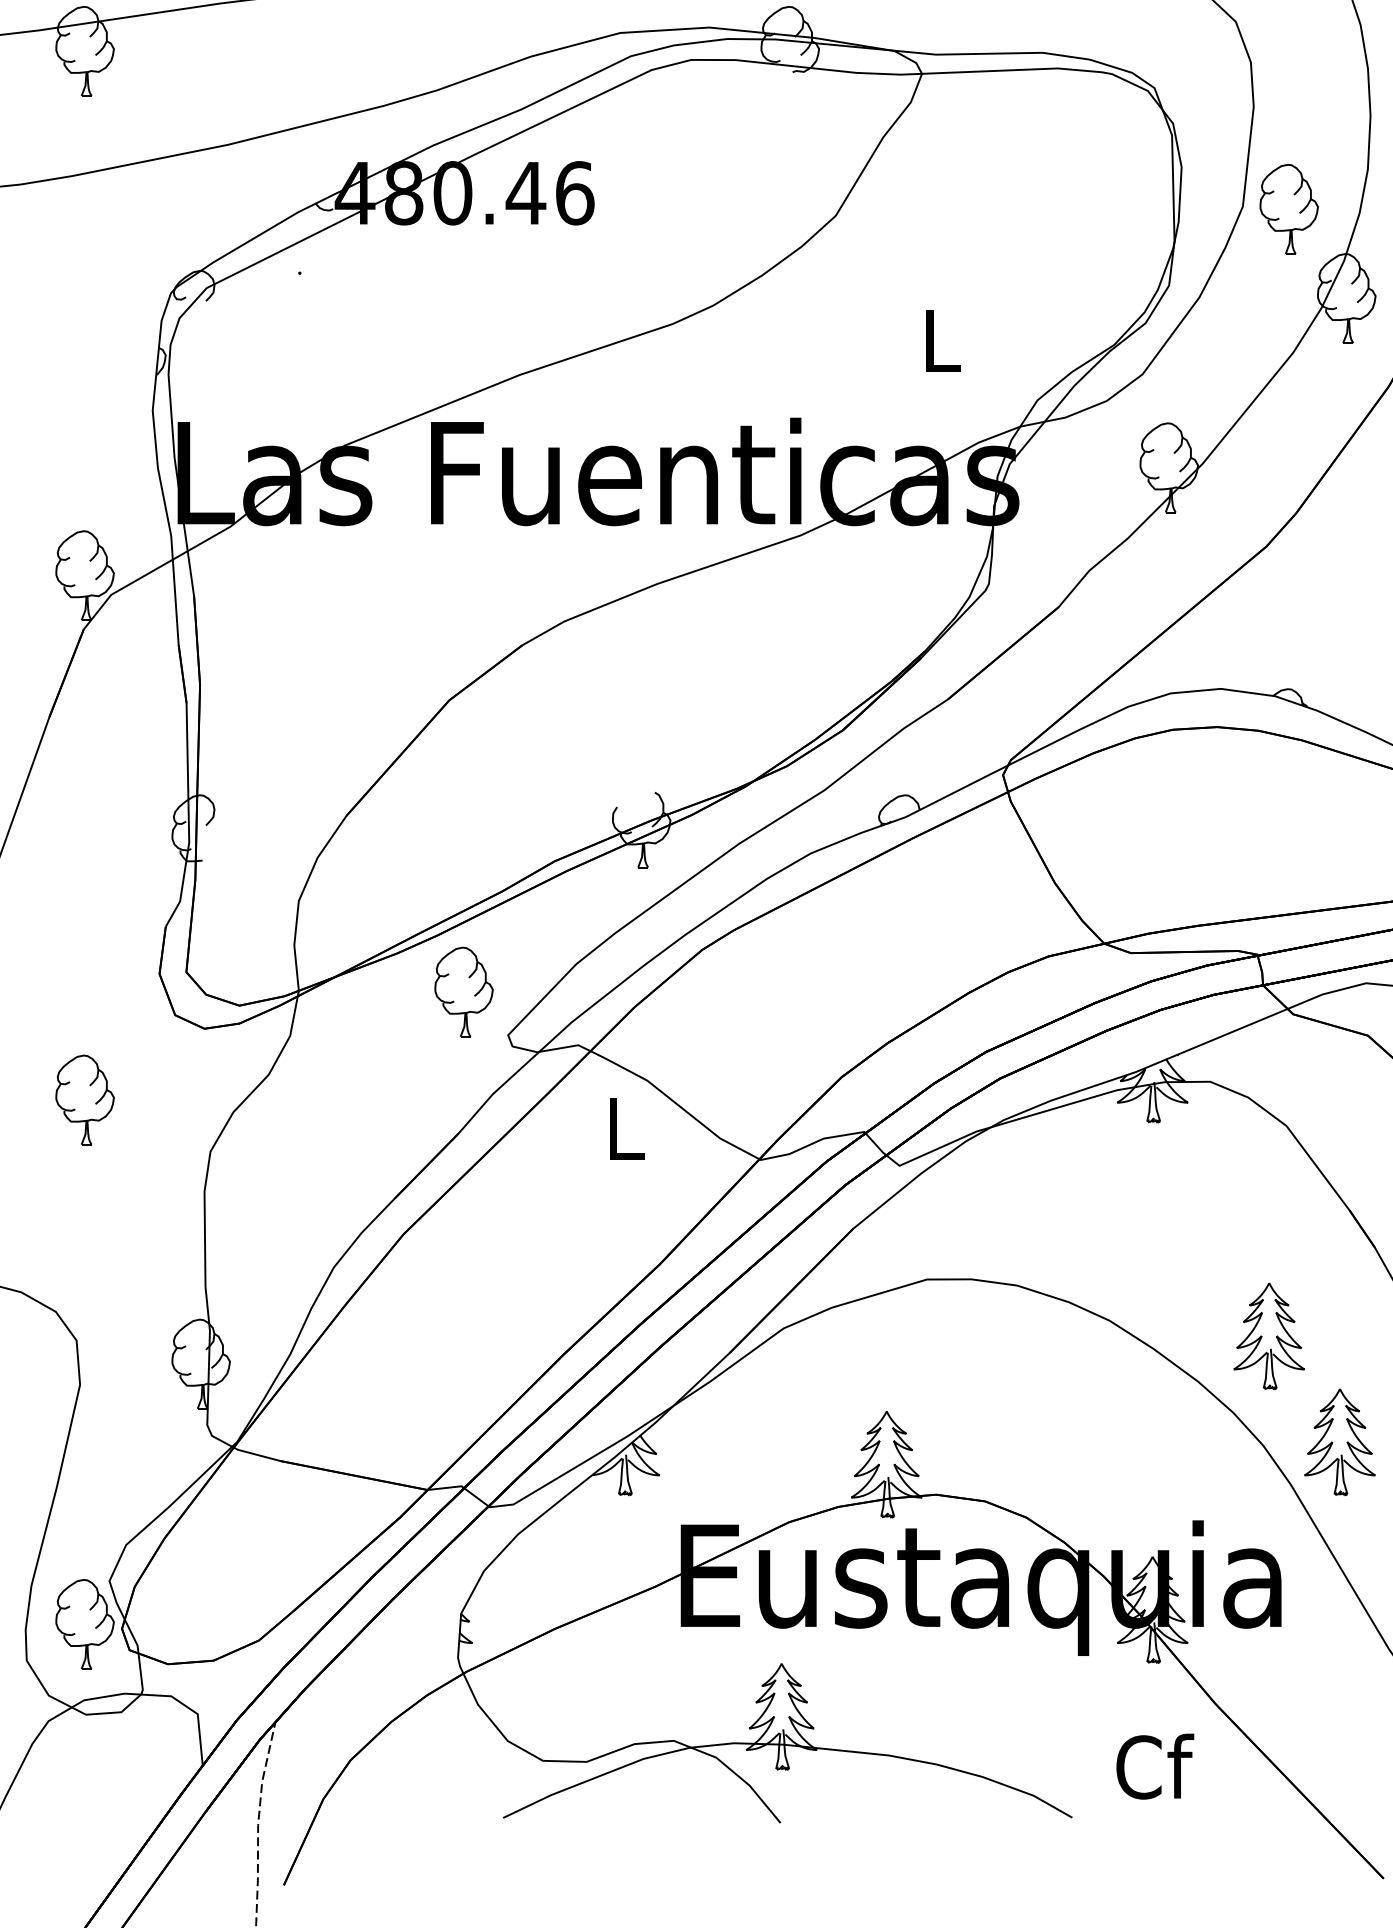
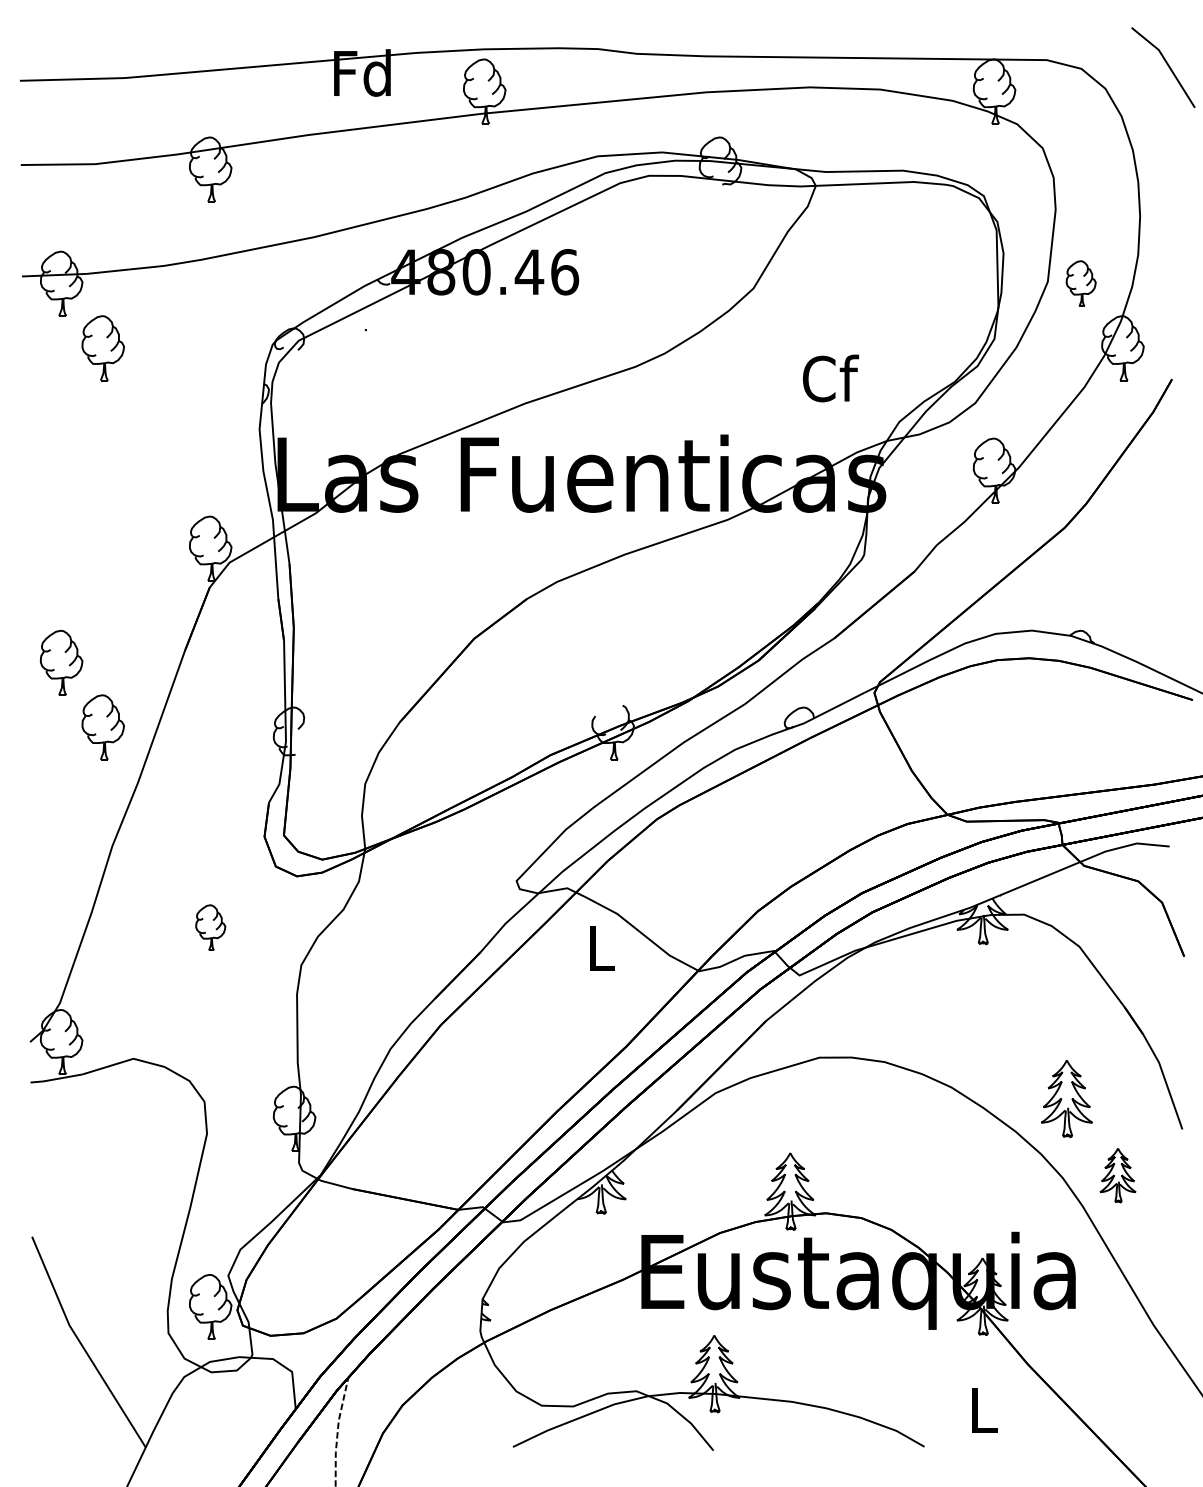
part: (1288, 208) -> (1080, 283), size x0.7
text: (942, 340) -> (830, 378), L -> Cf
part: (463, 991) -> (484, 849), removed
part: (84, 1099) -> (210, 927), size x0.7
part: (1339, 1442) -> (1117, 1175), size x0.7
text: (1155, 1766) -> (984, 1409), Cf -> L

